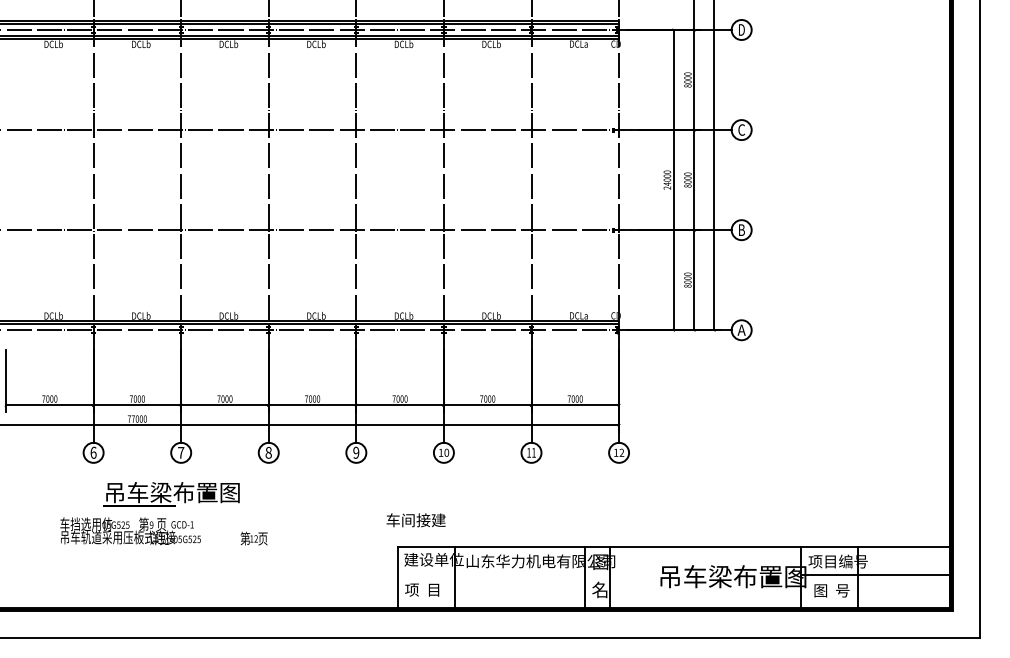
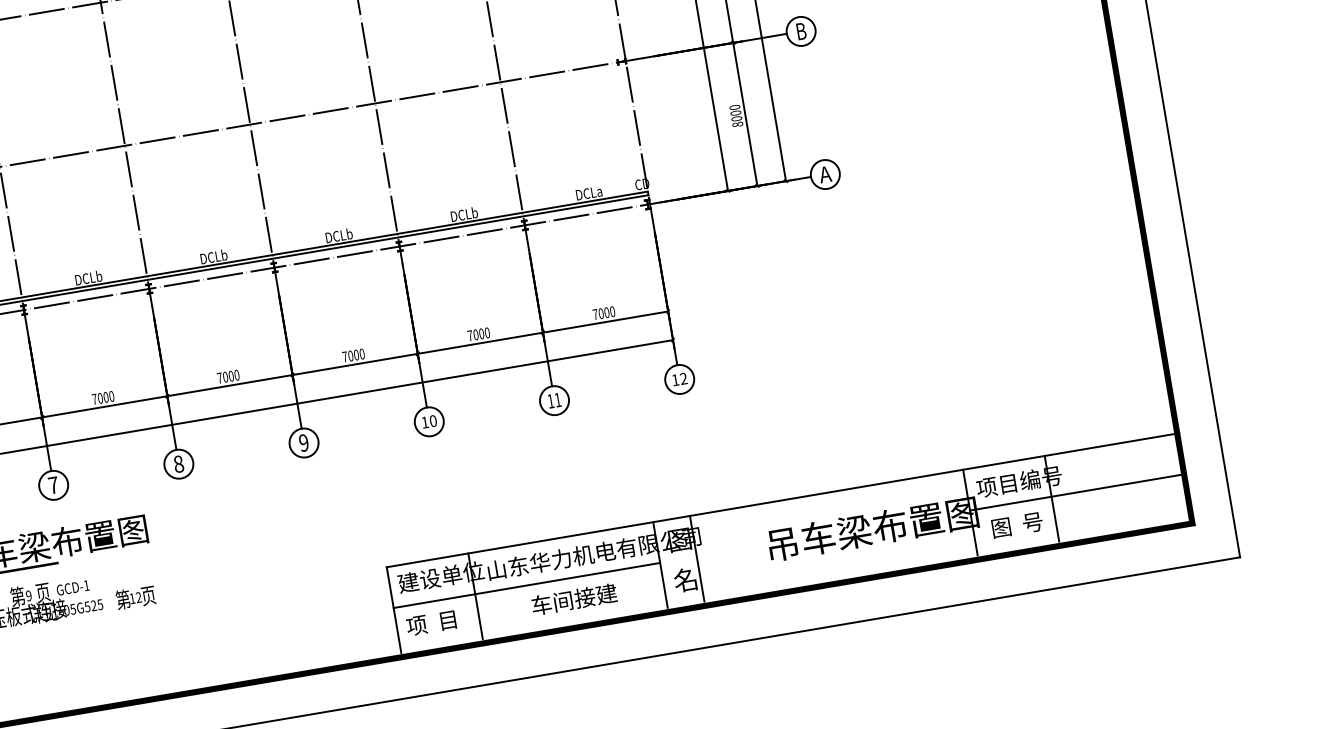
text: (415, 520) -> (573, 599), moved
text: (253, 538) -> (134, 597), moved
line: (491, 575) -> (526, 585), added

